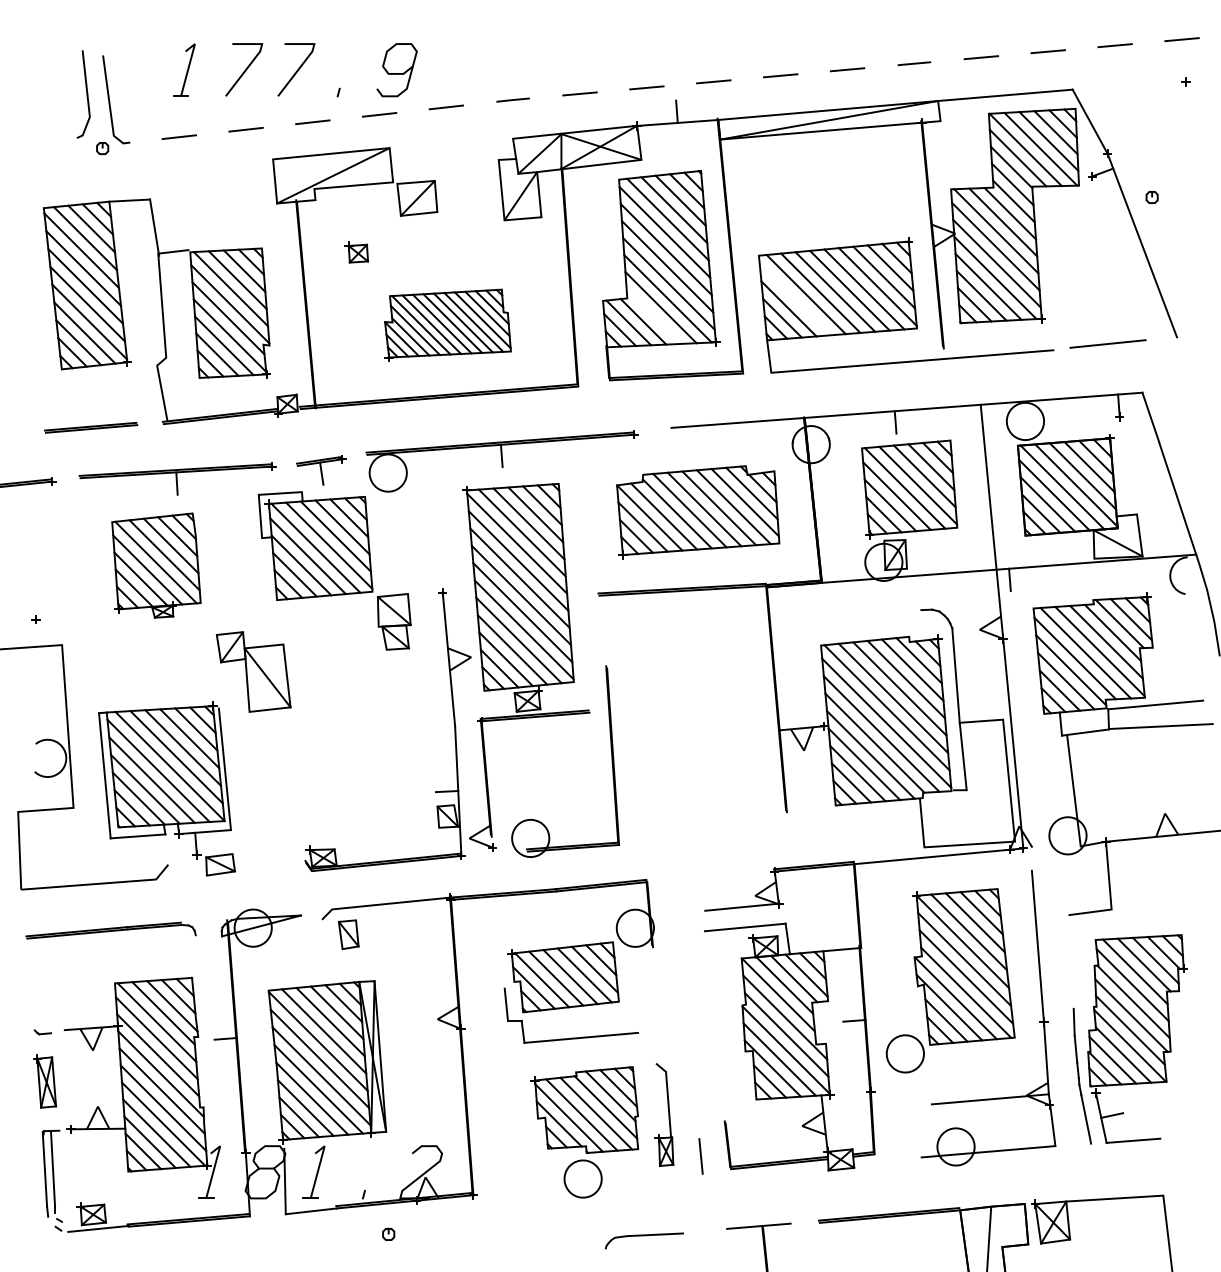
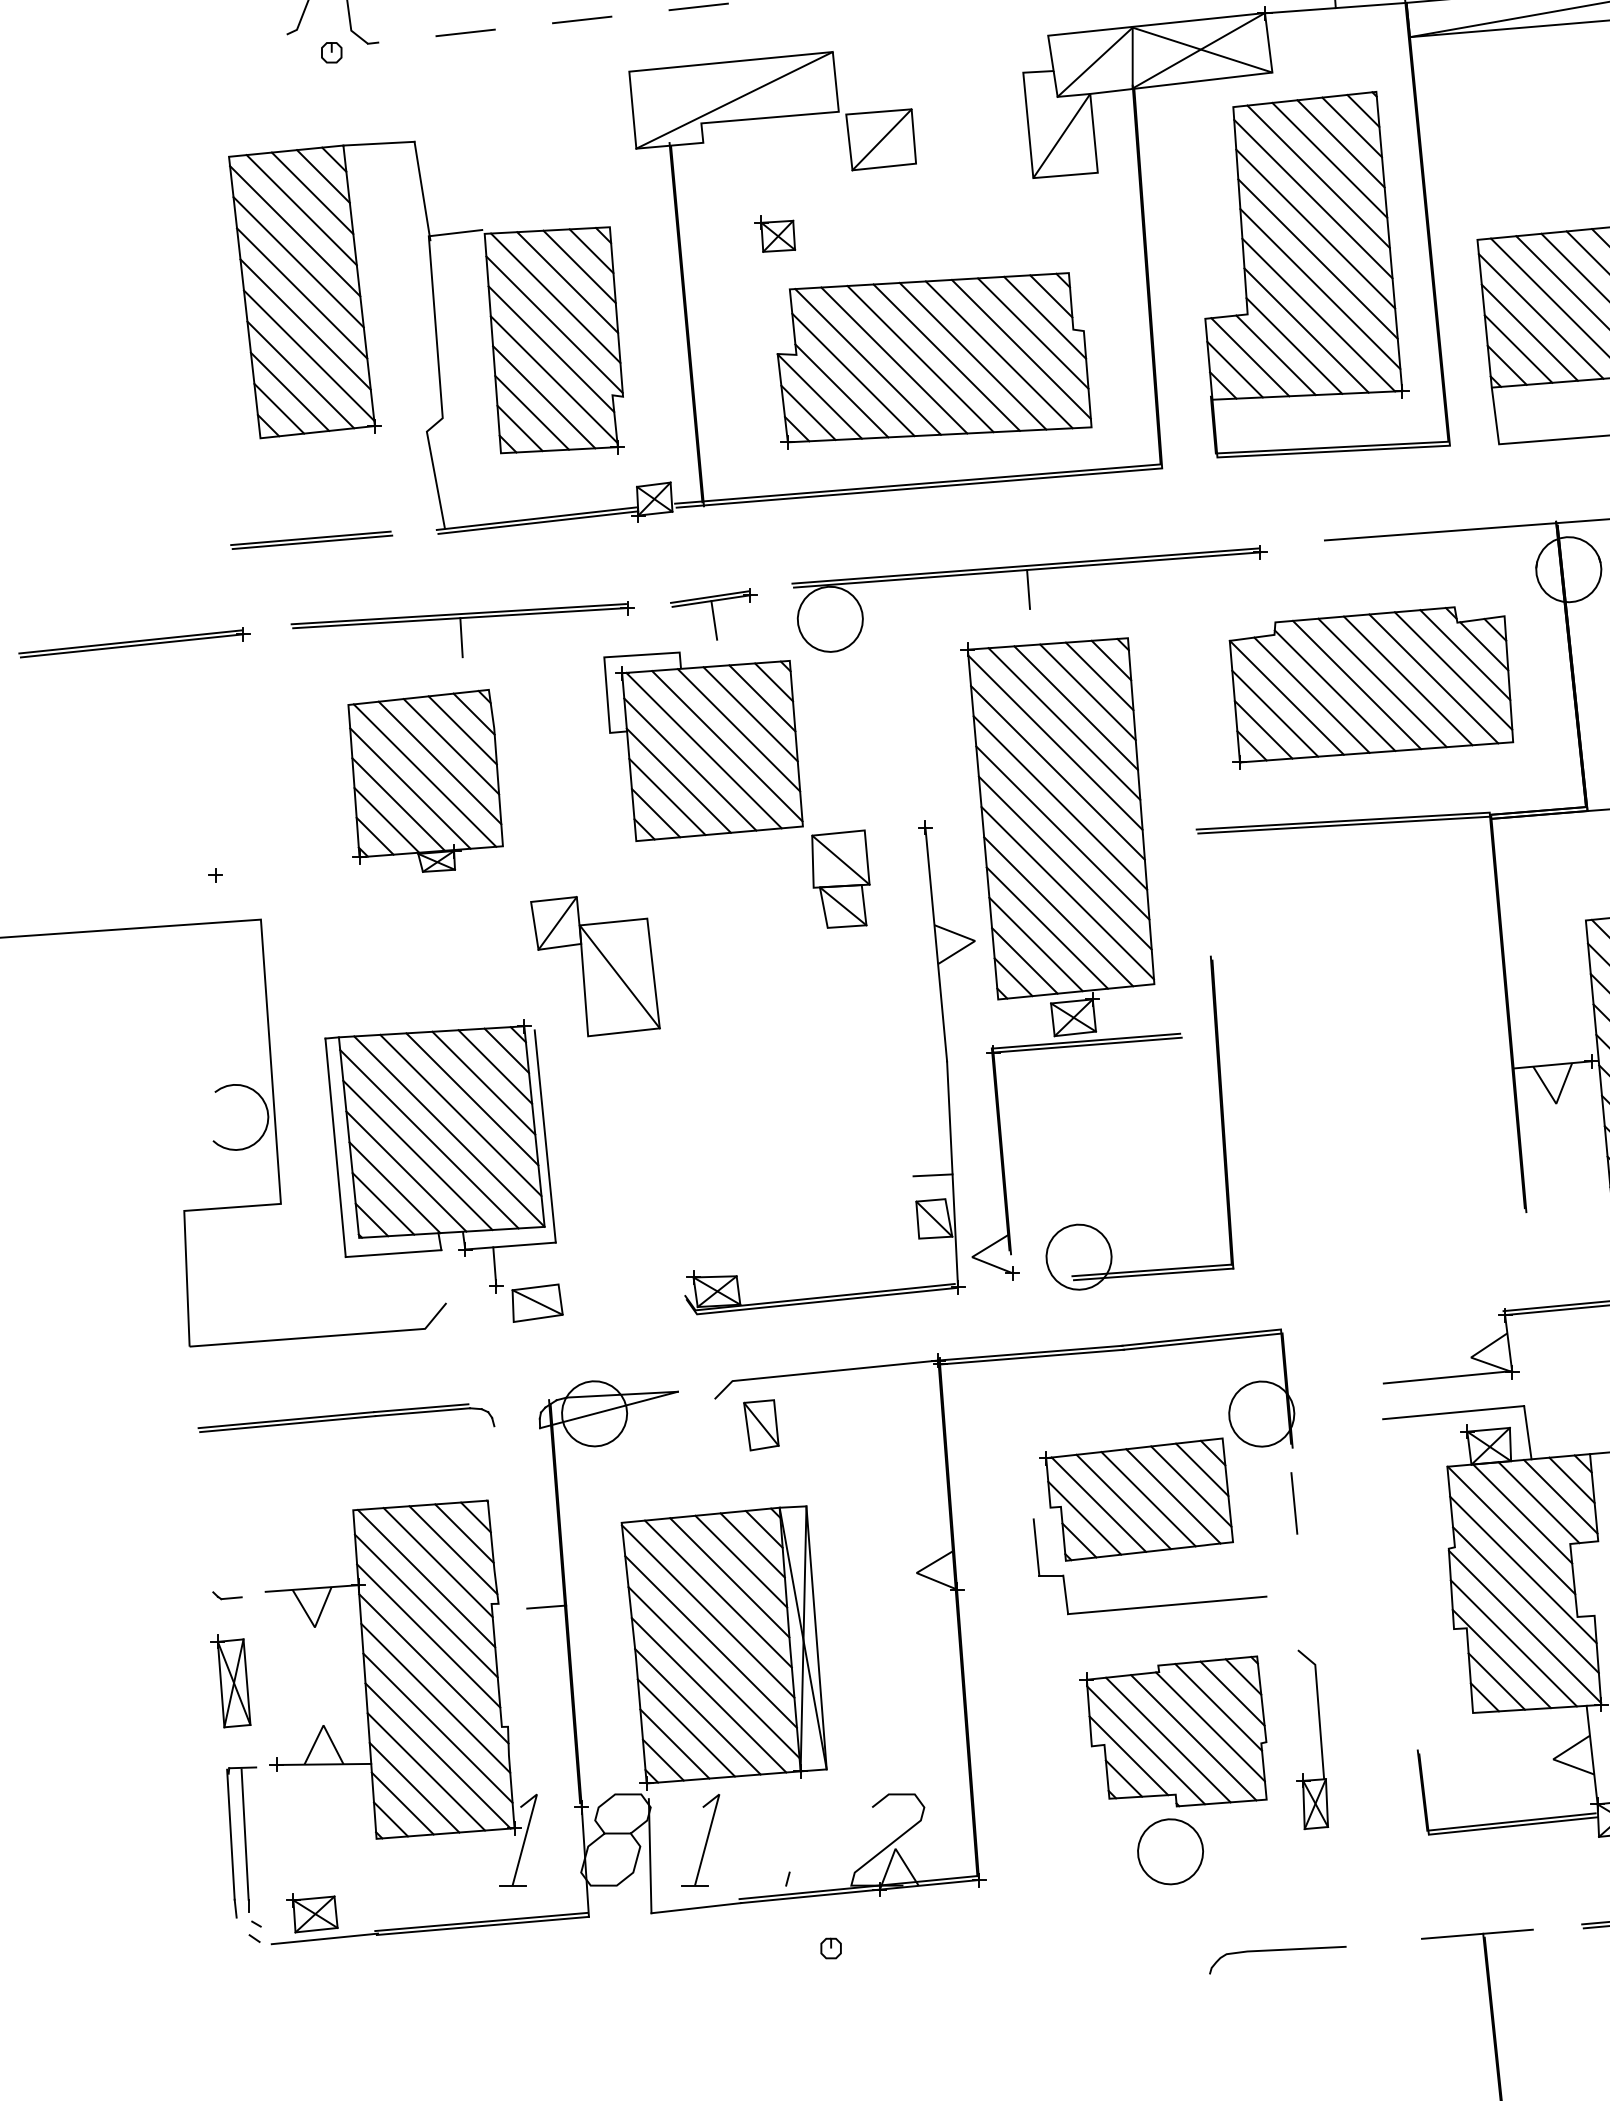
line: (795, 299) -> (1541, 316), added
line: (653, 316) -> (1293, 345), added
part: (447, 324) -> (933, 359), size x1.43
line: (700, 1156) -> (1293, 1503), moved

